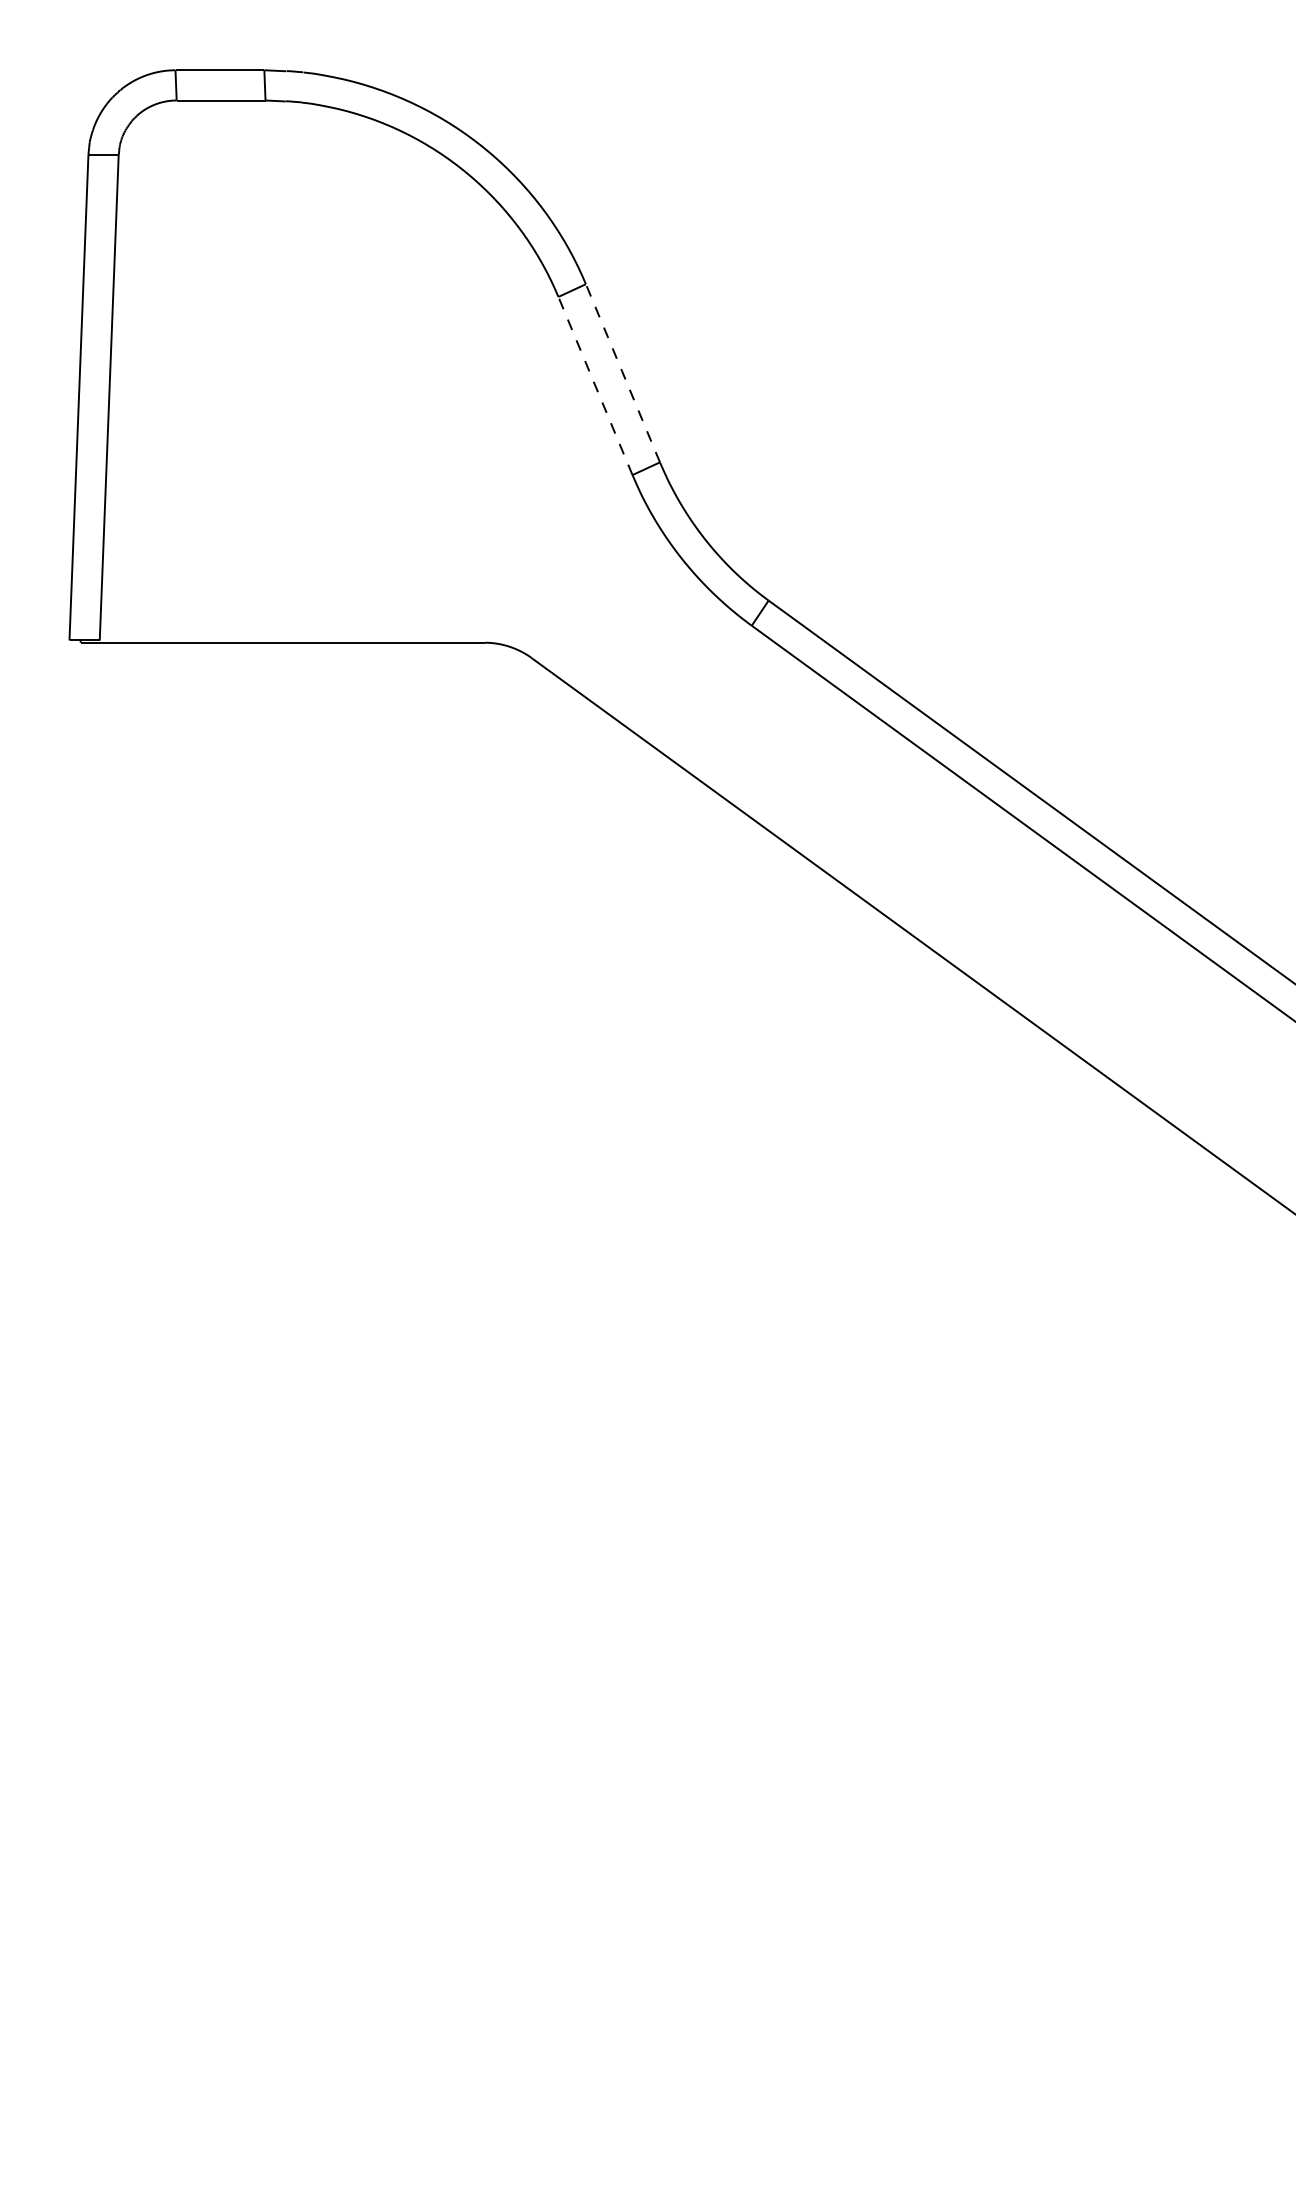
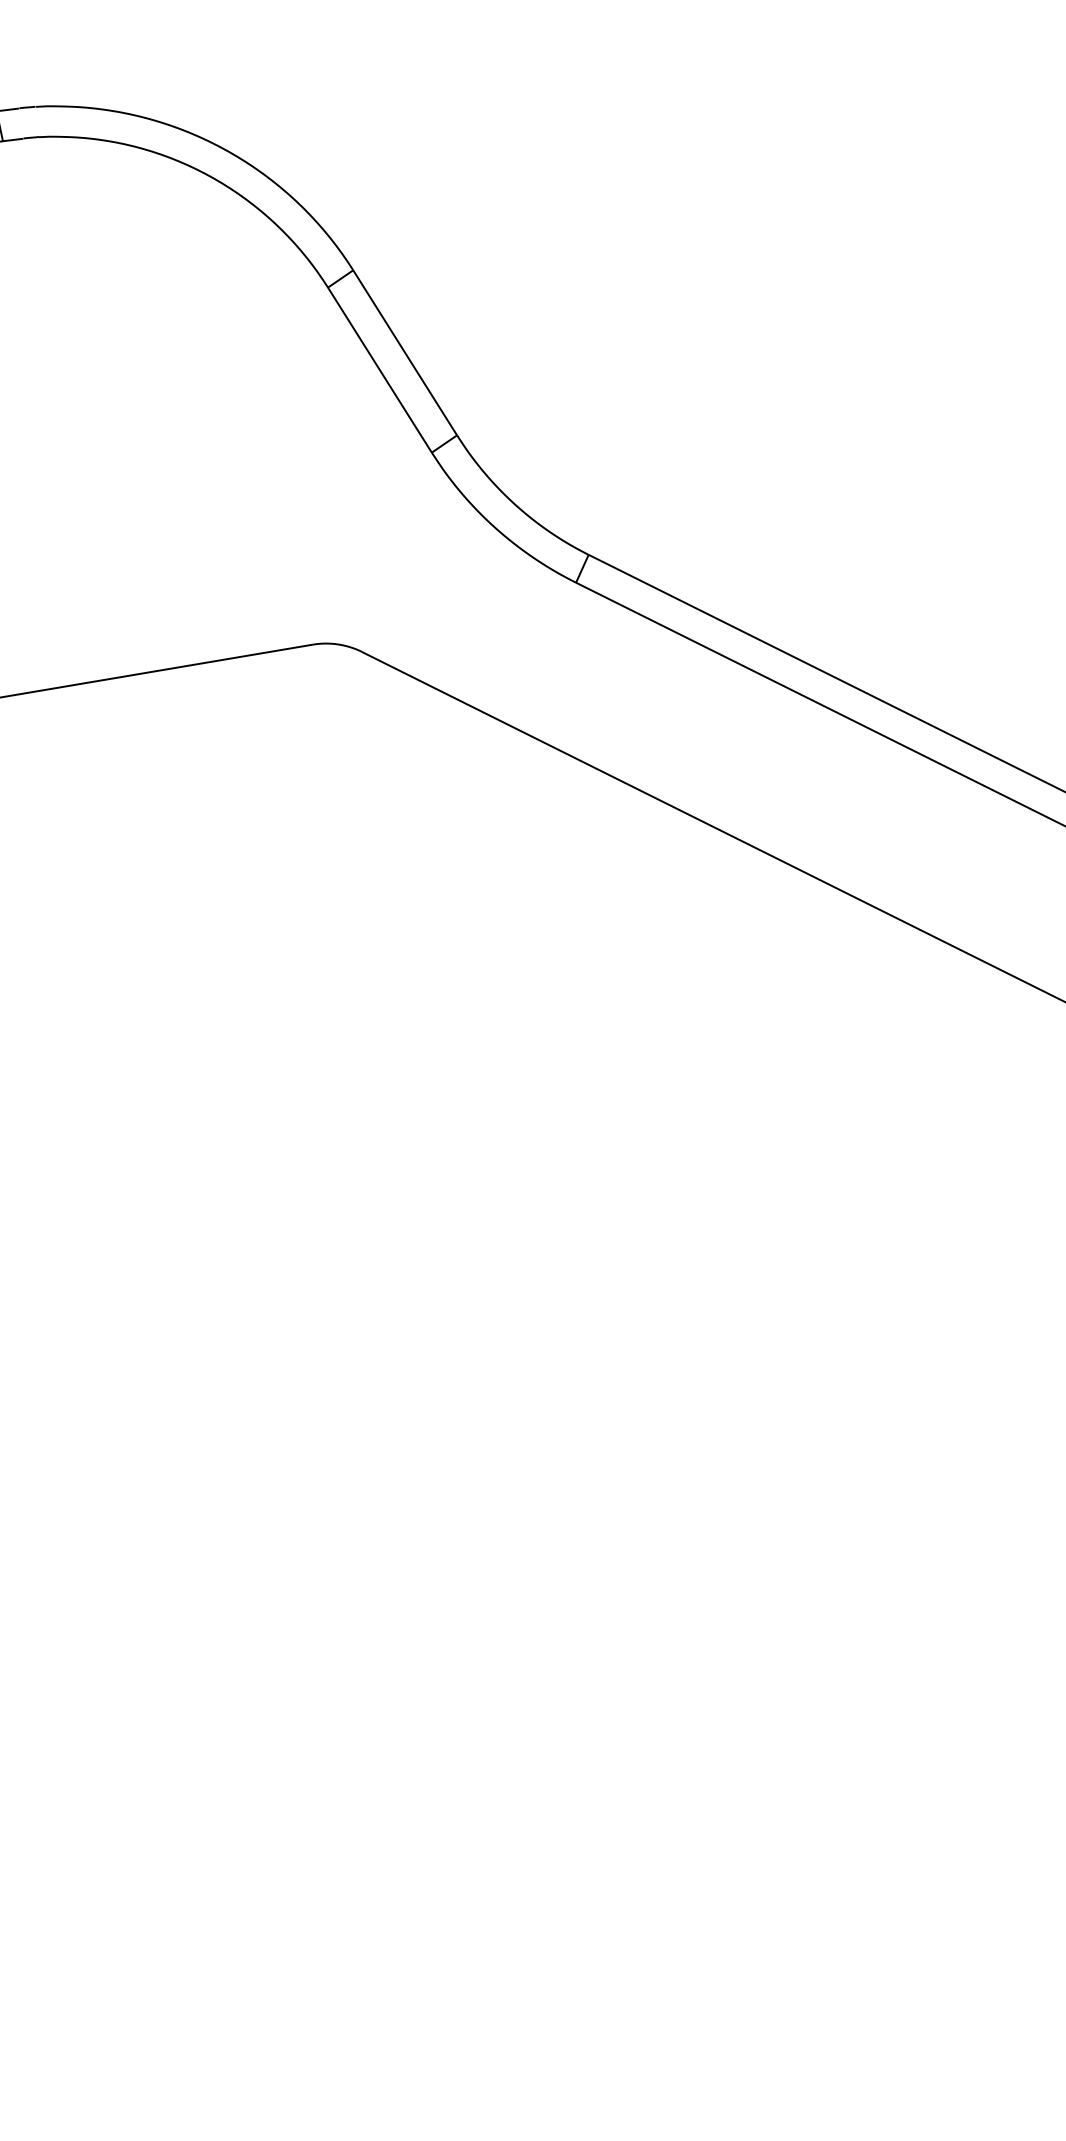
line: (622, 372) -> (404, 352), dashed -> solid
line: (595, 385) -> (379, 369), dashed -> solid

